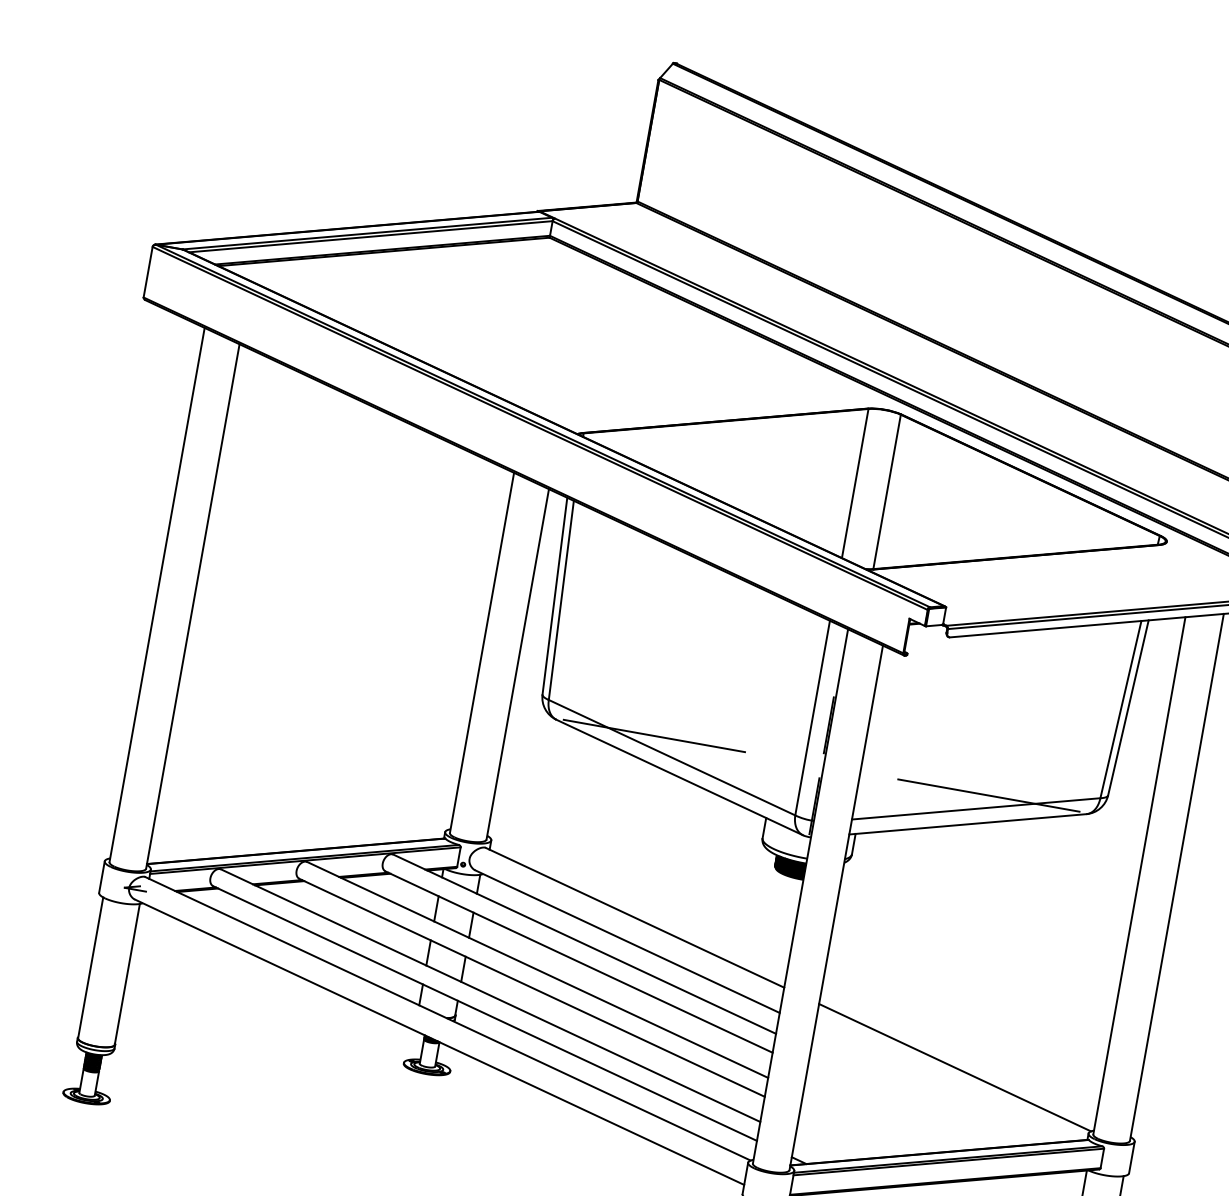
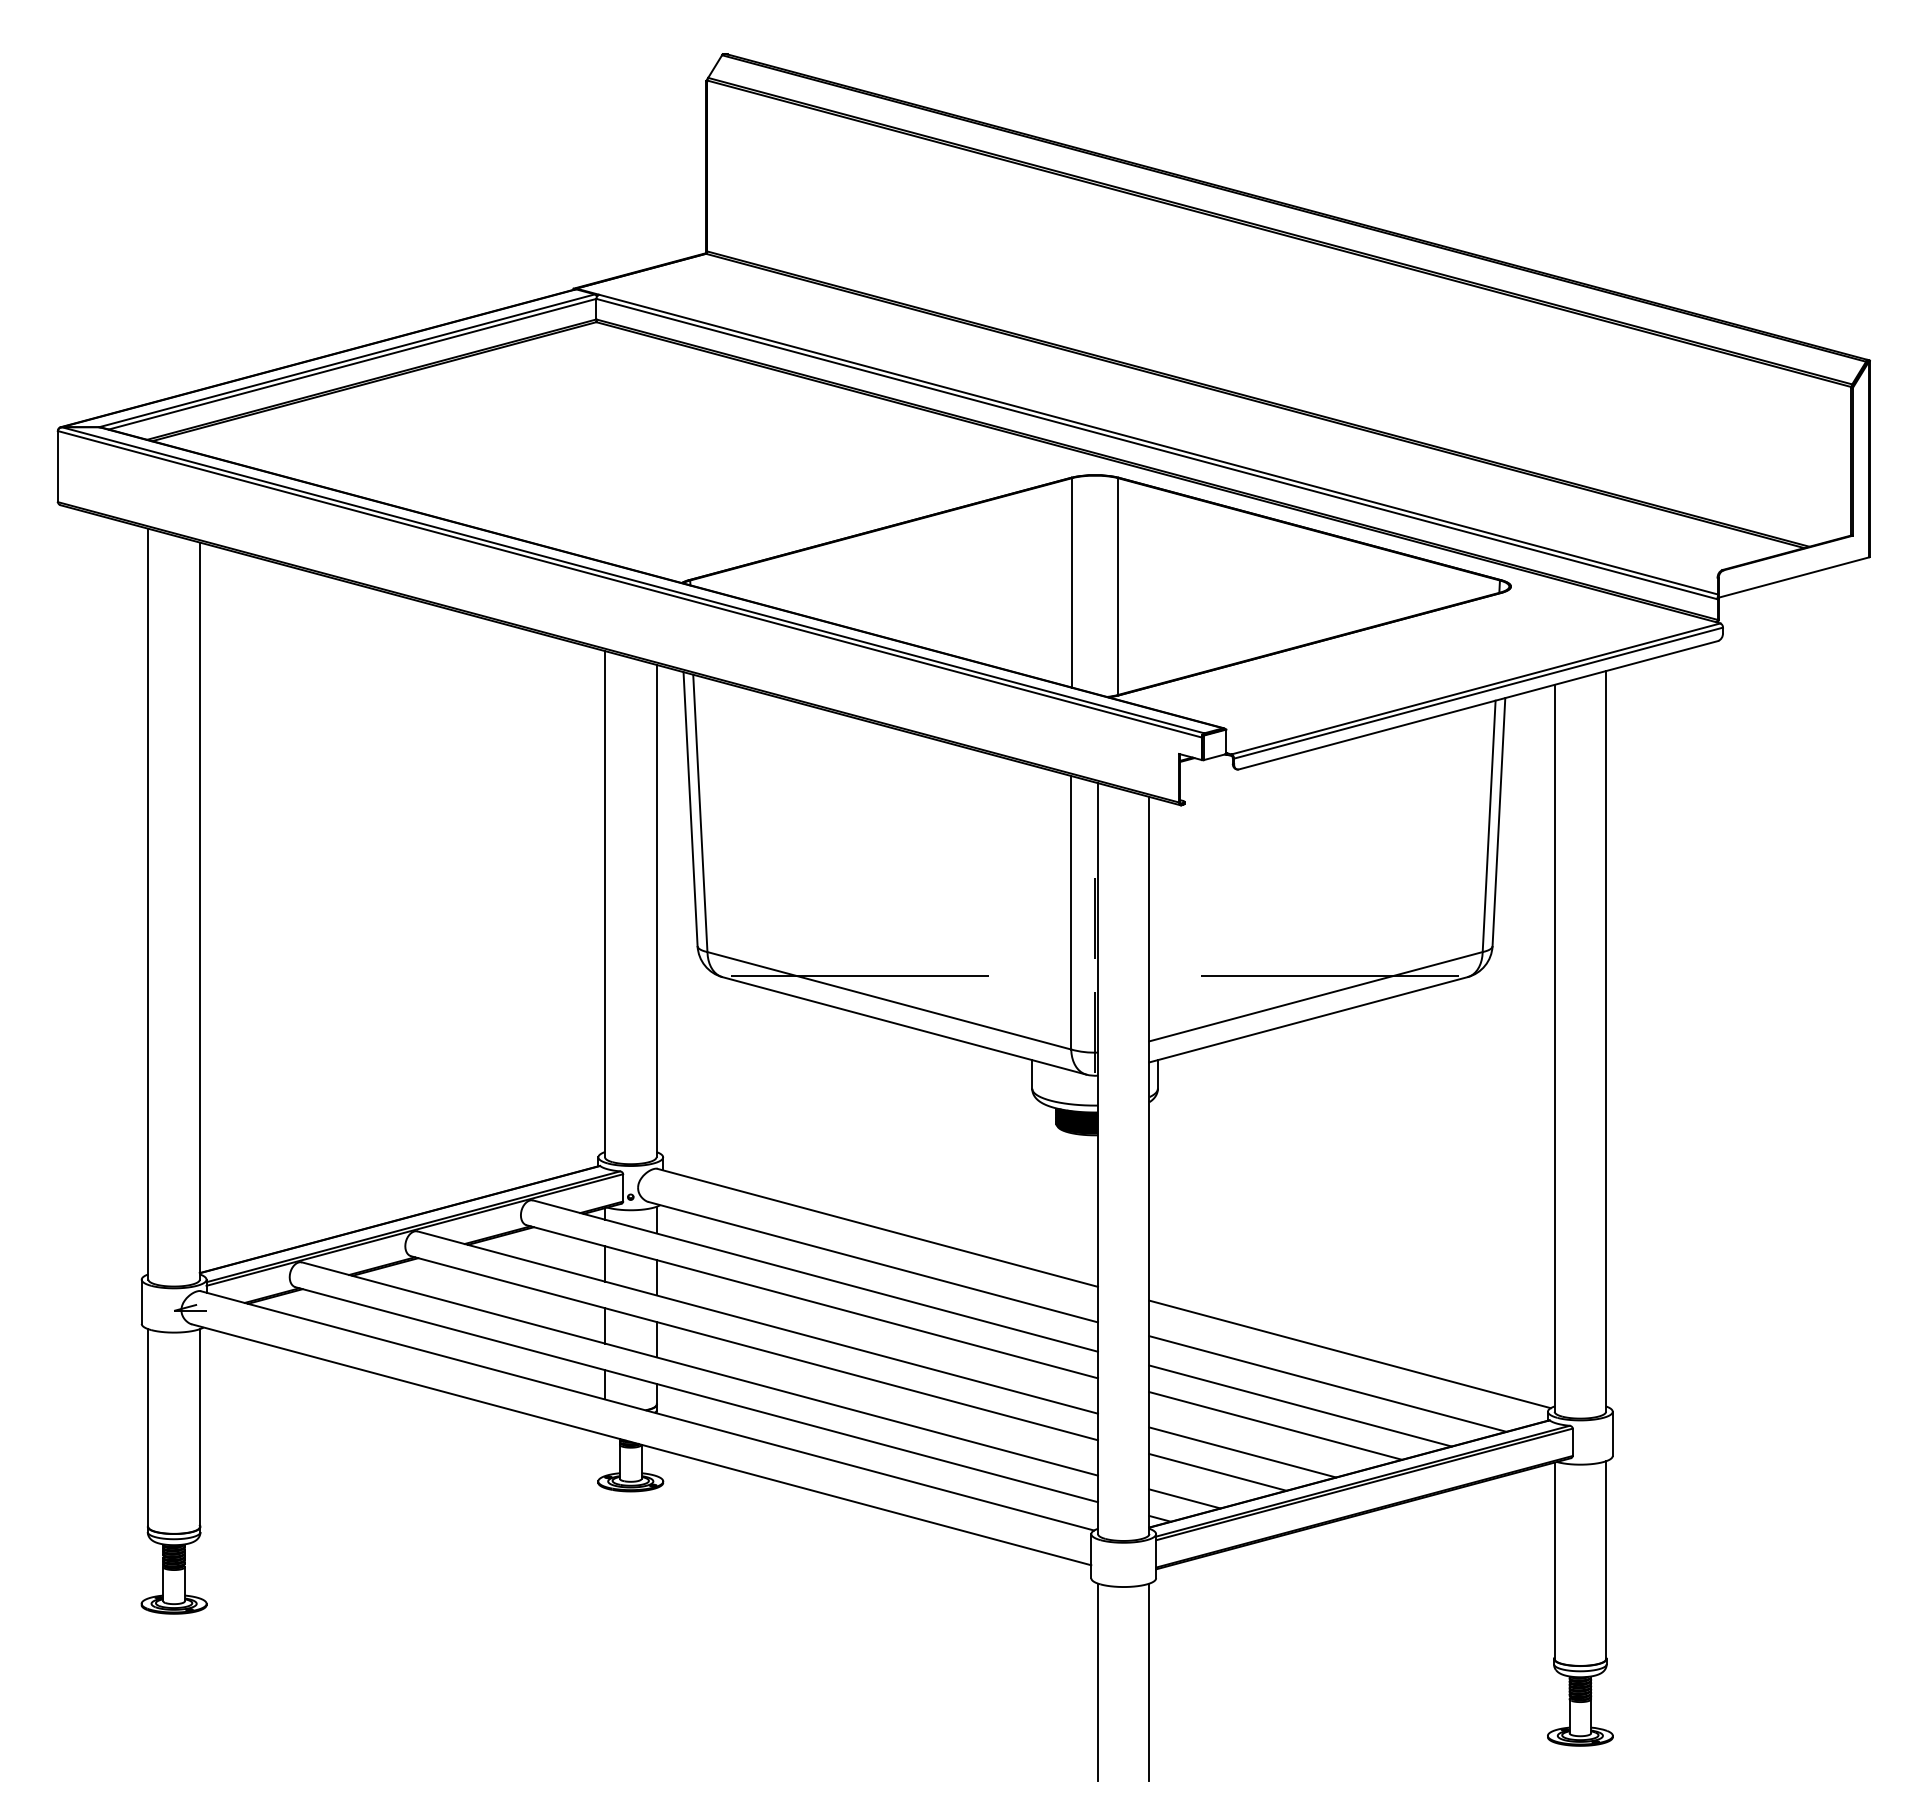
line: (935, 1085) -> (1327, 1383), added
line: (913, 1097) -> (1300, 1405), added
line: (892, 1108) -> (1275, 1425), added
line: (866, 1123) -> (1242, 1452), added
line: (845, 1134) -> (1217, 1472), added
line: (818, 1149) -> (1184, 1498), added

